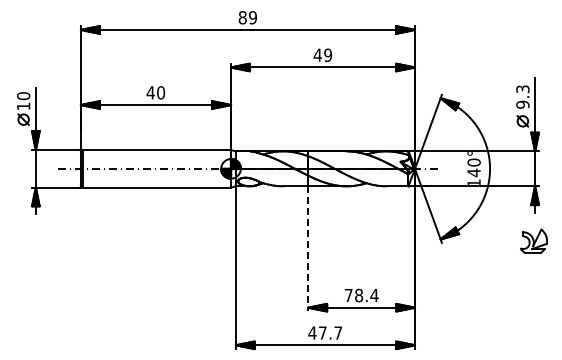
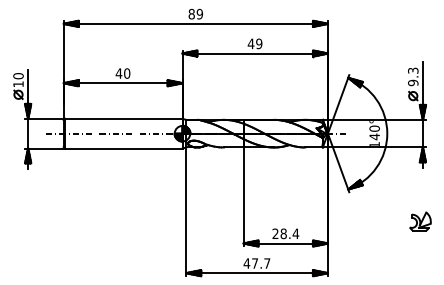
part: (533, 240) -> (420, 221), moved
line: (308, 248) -> (243, 196), dashed -> solid
text: (348, 295) -> (275, 233), 78.4 -> 28.4

